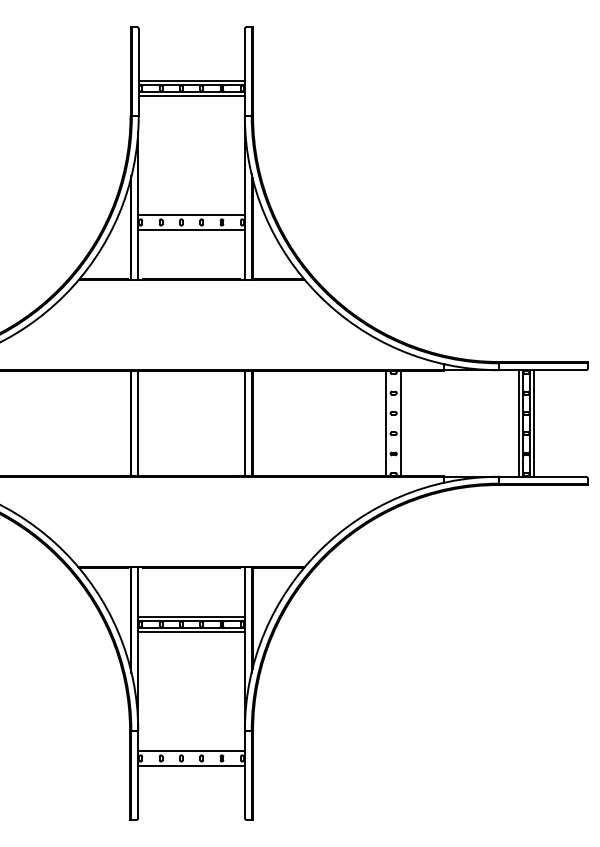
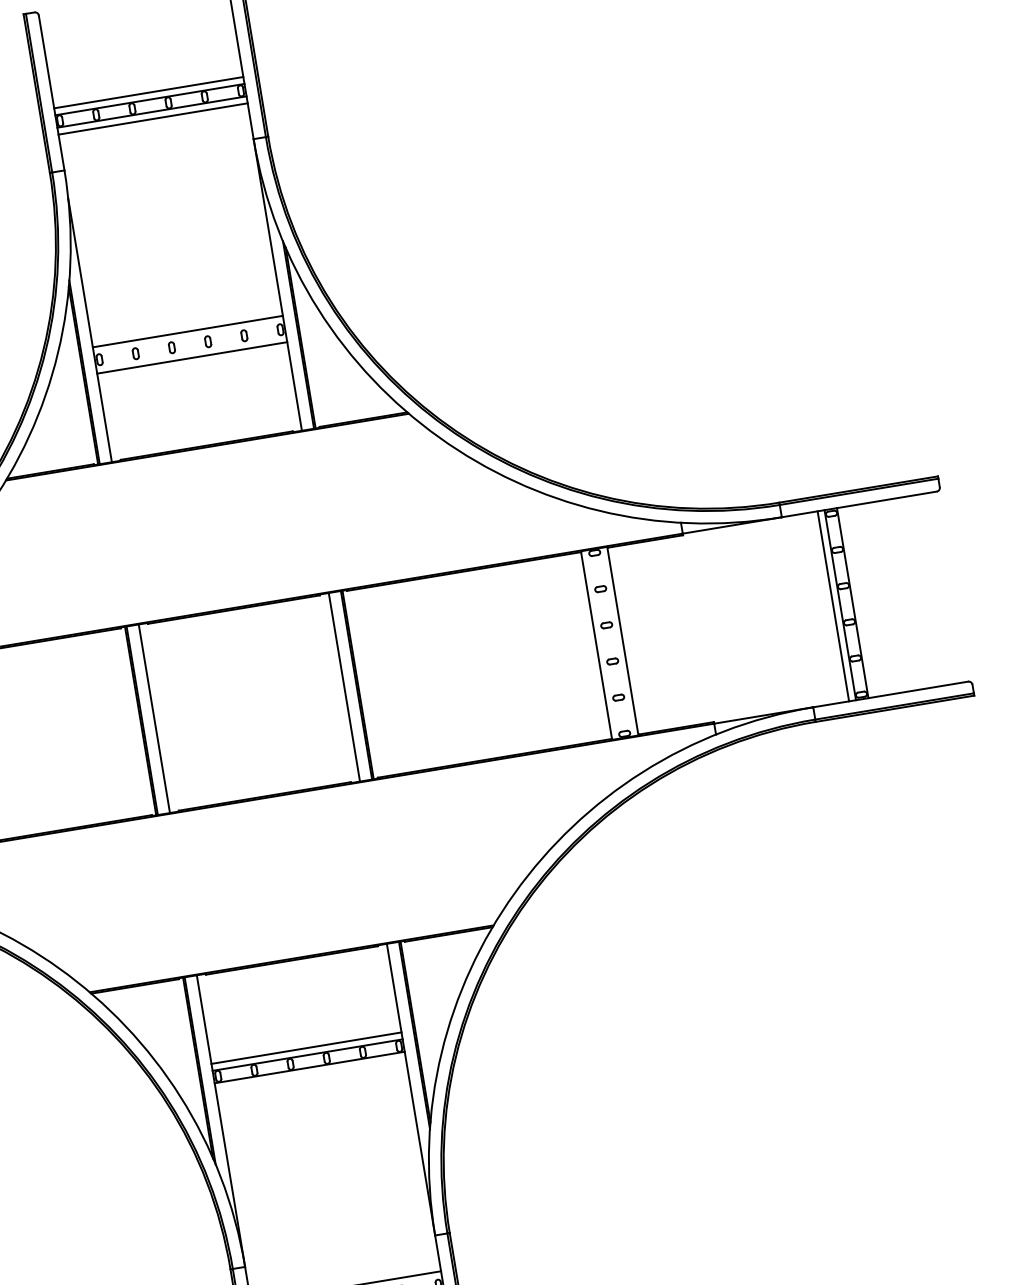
line: (533, 423) -> (858, 602), removed
line: (191, 631) -> (310, 1073), removed

